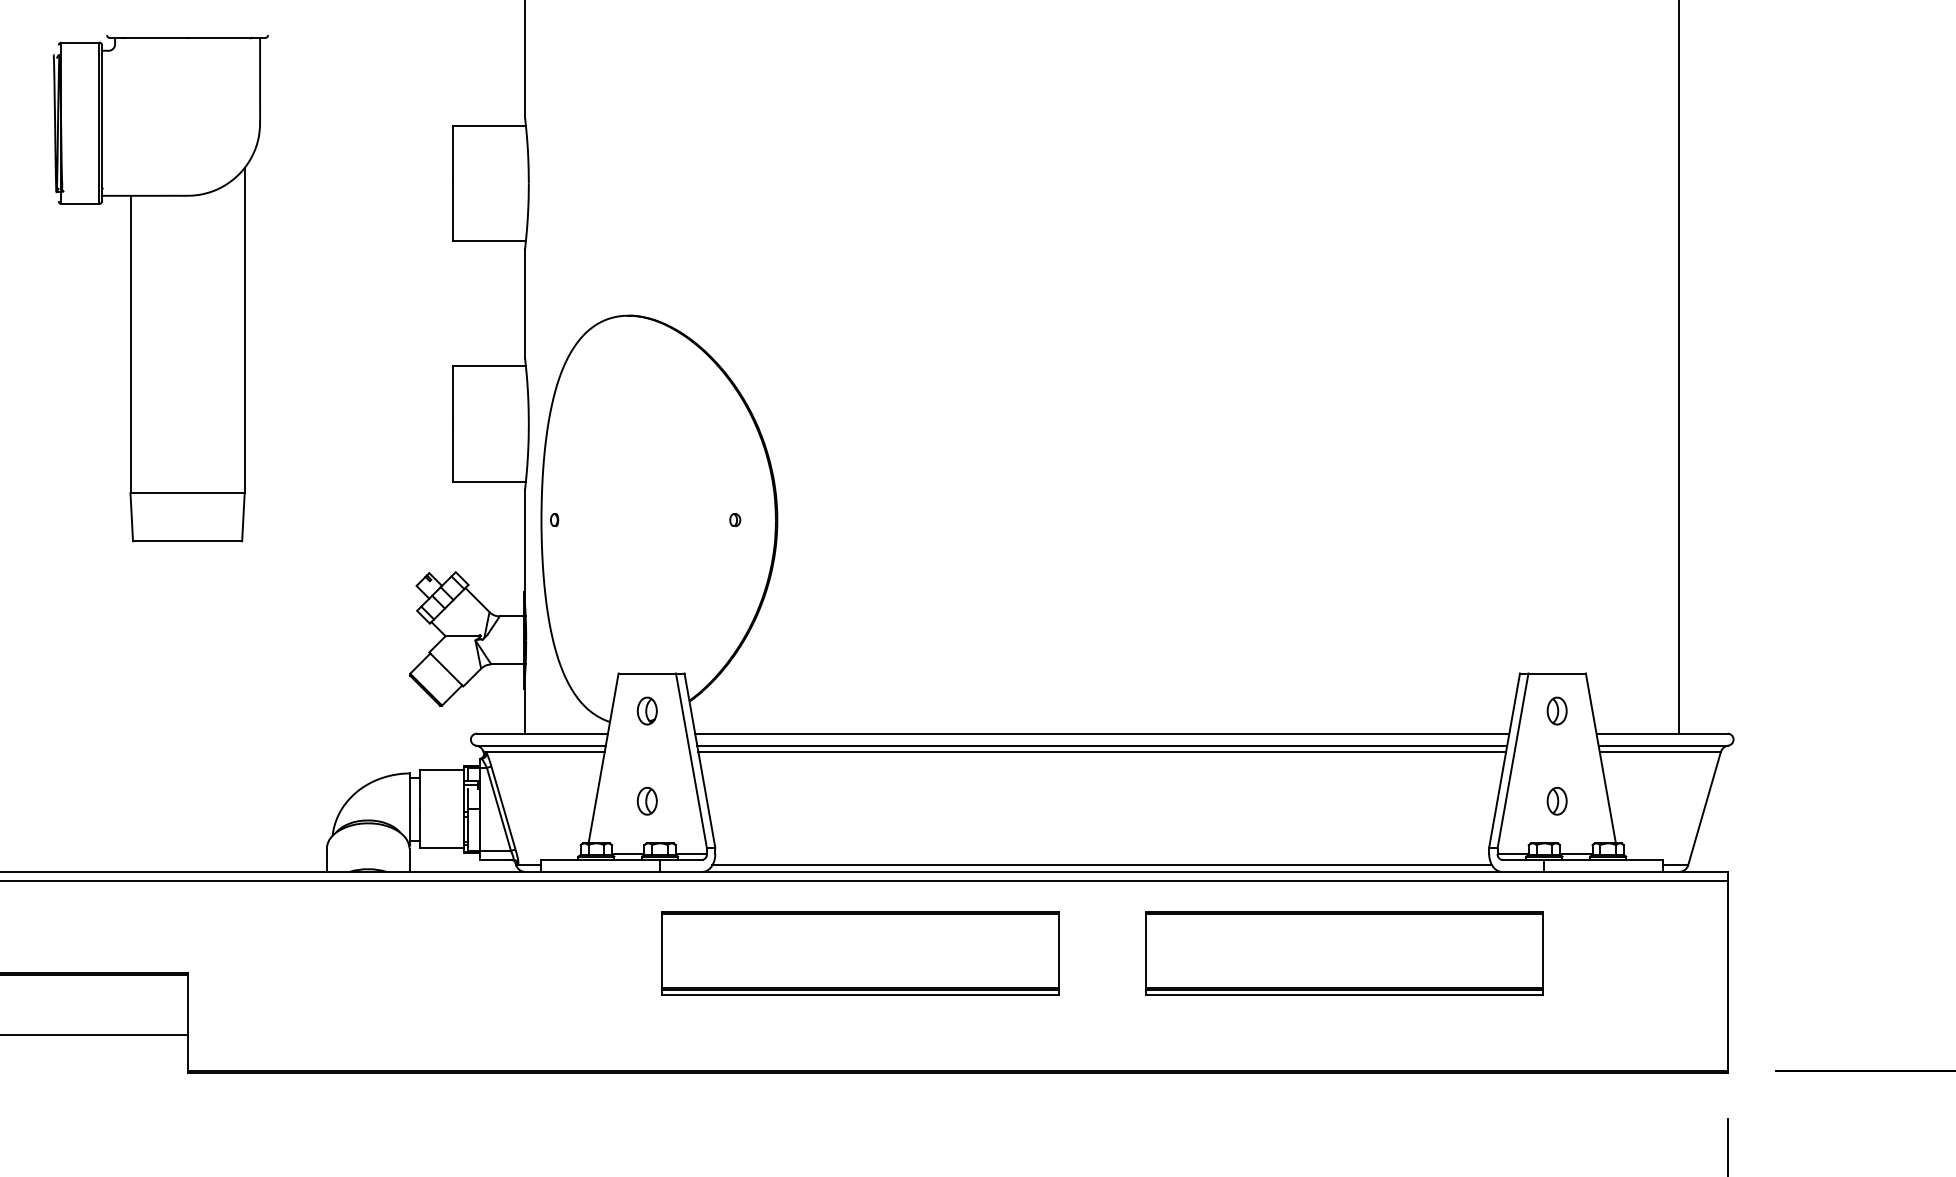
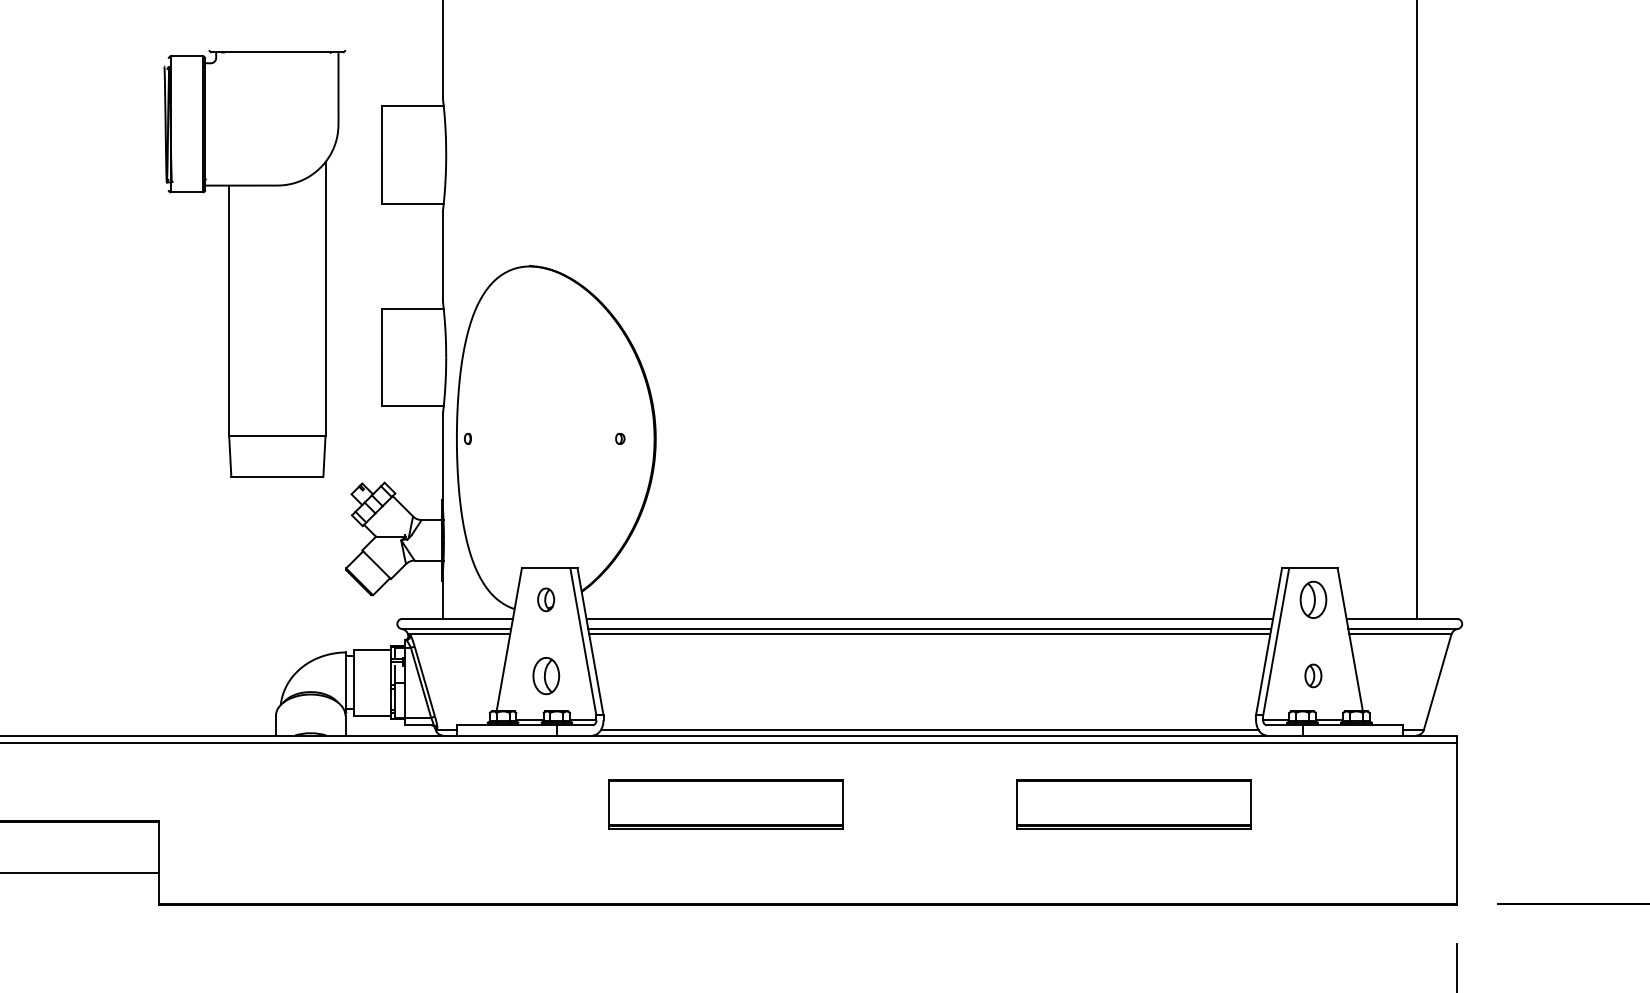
part: (160, 288) -> (254, 263), moved
part: (1556, 710) -> (1312, 599), size x1.6
part: (646, 800) -> (545, 675), size x1.6
part: (860, 953) -> (725, 804), size x0.7
part: (1344, 953) -> (1134, 804), size x0.7

